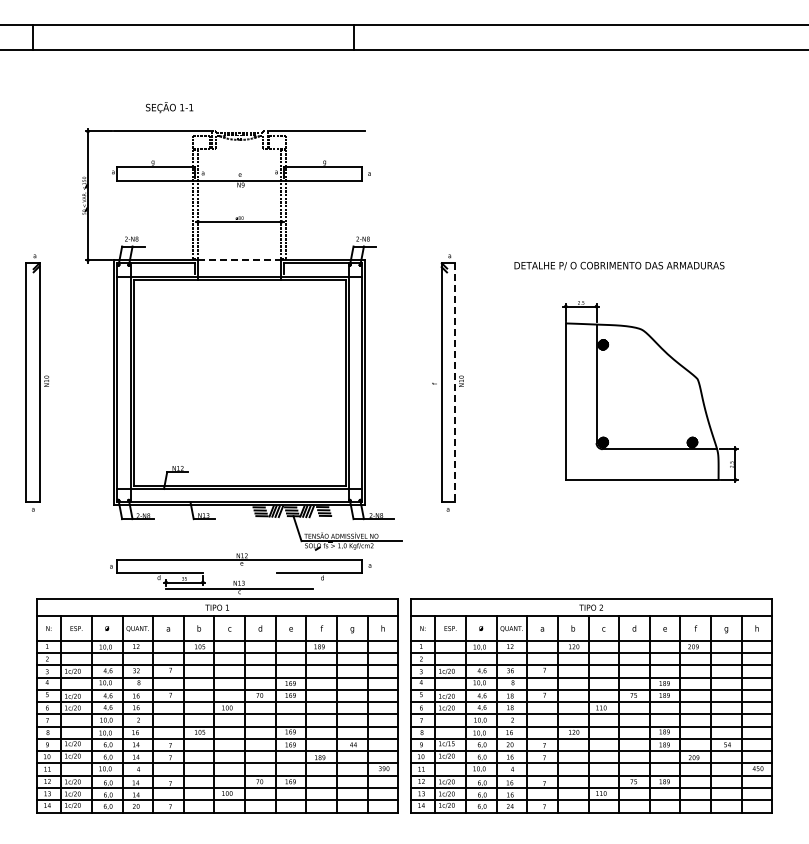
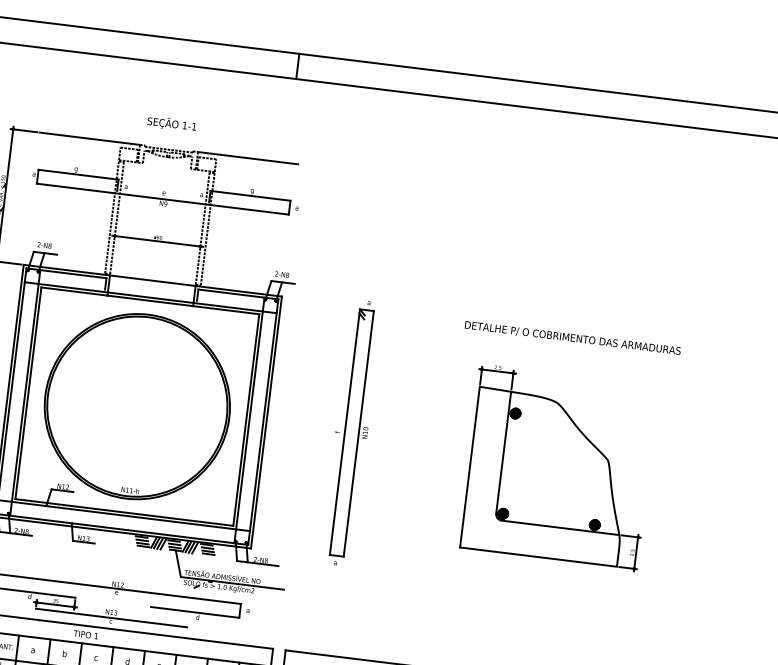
text: (169, 107) -> (171, 123), moved
line: (239, 260) -> (152, 281), dashed -> solid
text: (619, 265) -> (573, 337), moved
part: (239, 382) -> (137, 406), added
line: (455, 382) -> (359, 433), dashed -> solid

